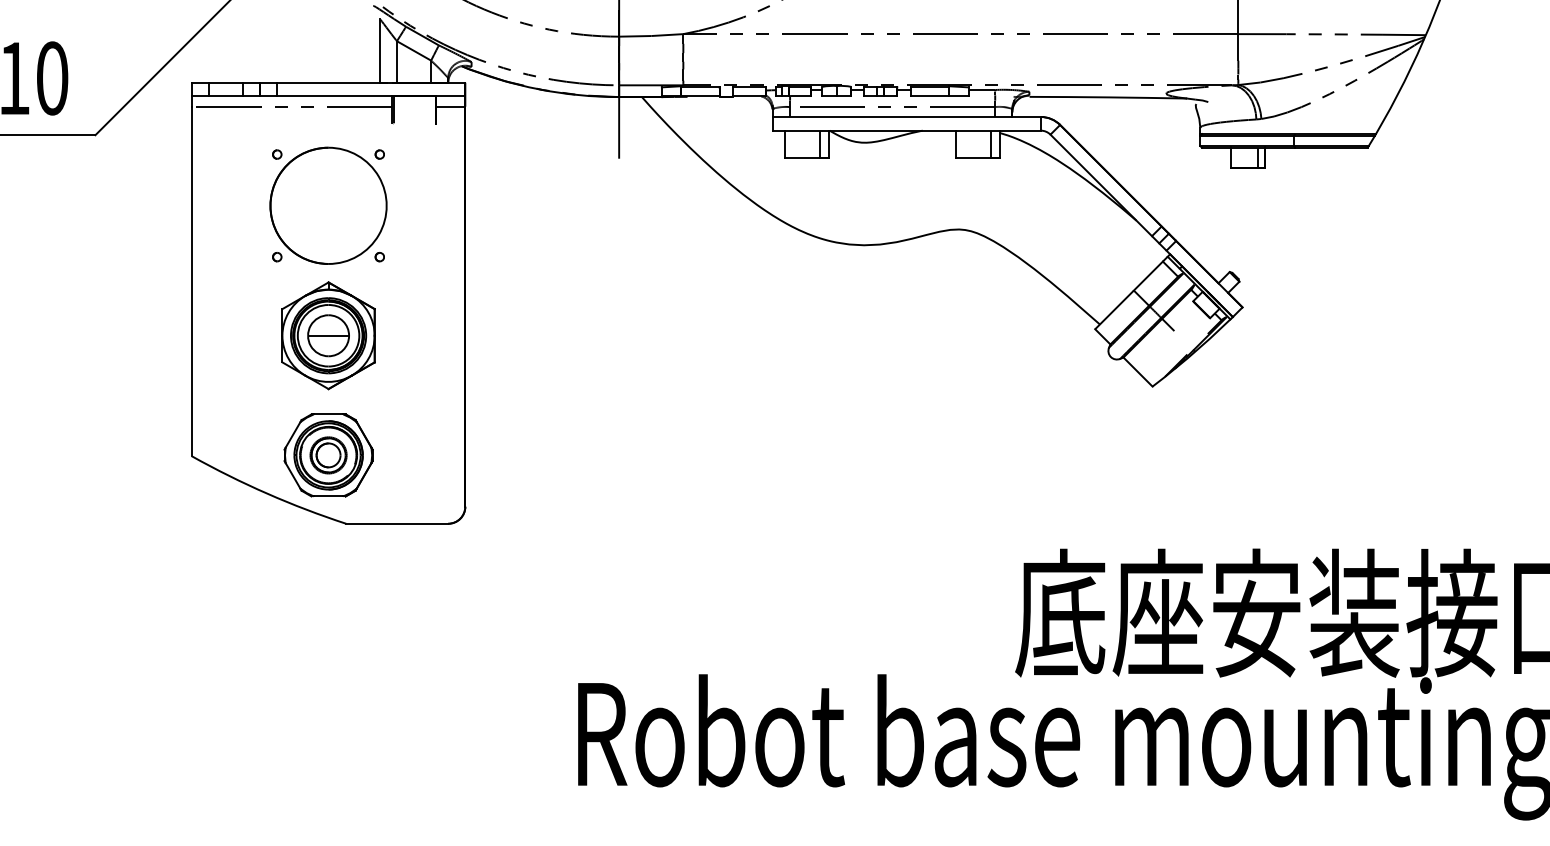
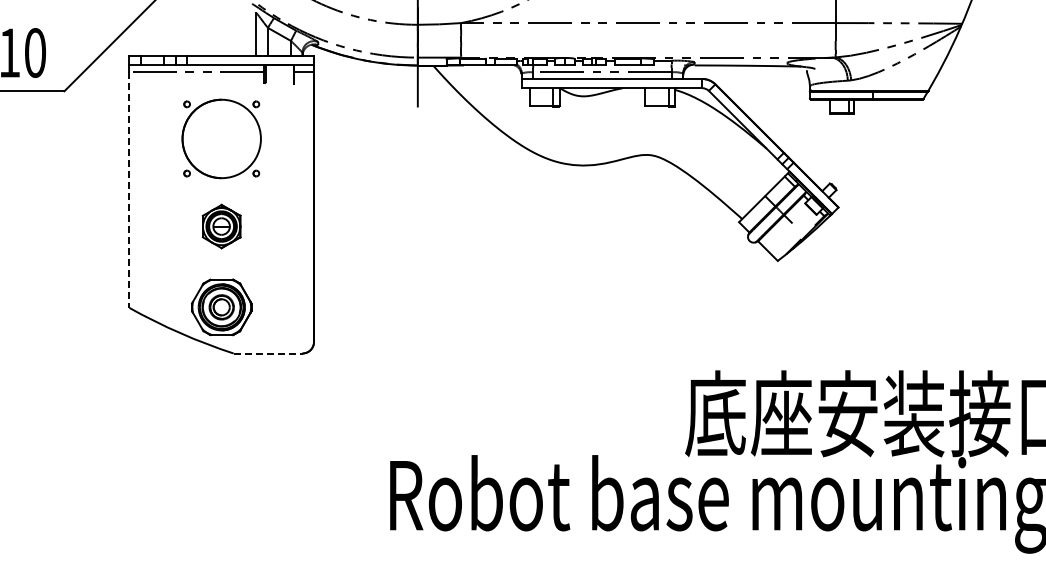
line: (191, 282) -> (129, 190), solid -> dashed
part: (328, 335) -> (221, 226), size x0.6
line: (397, 523) -> (268, 353), solid -> dashed

